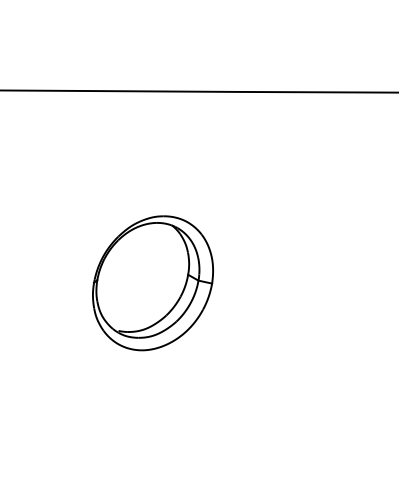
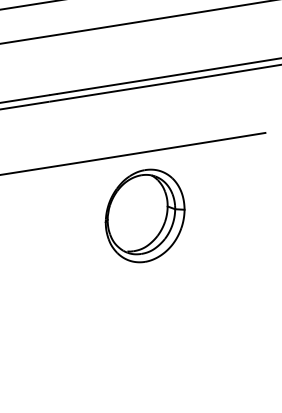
part: (152, 282) -> (144, 215), moved

